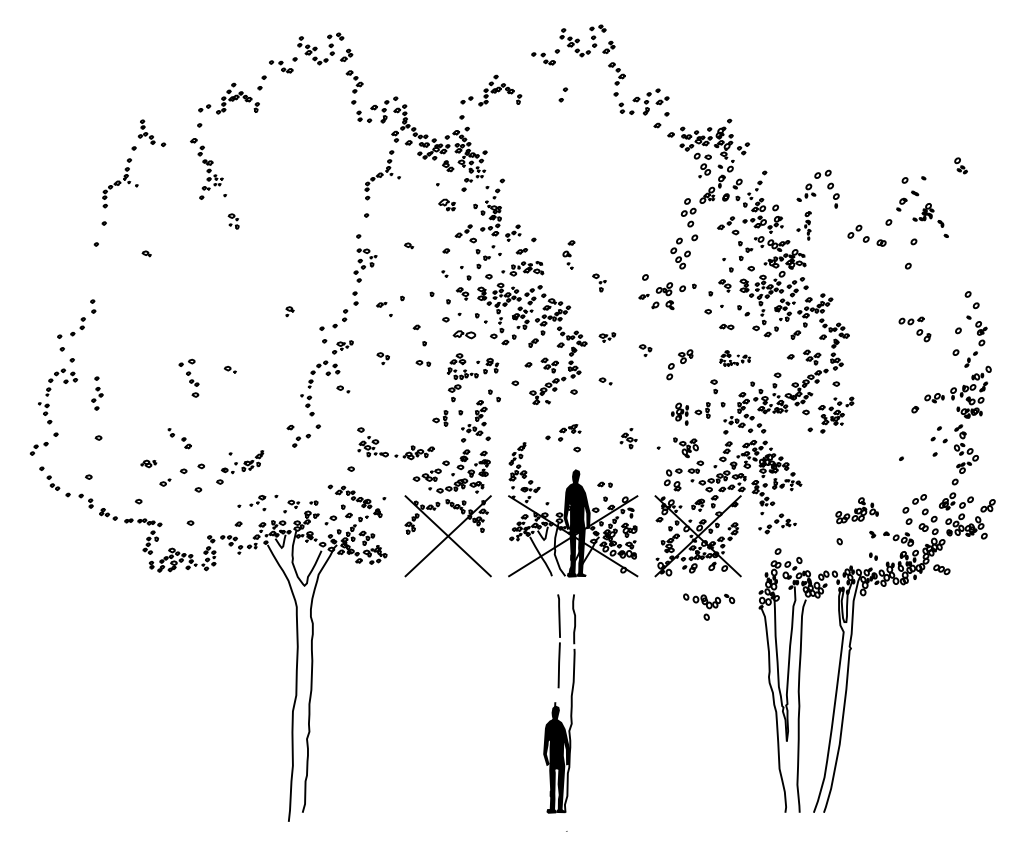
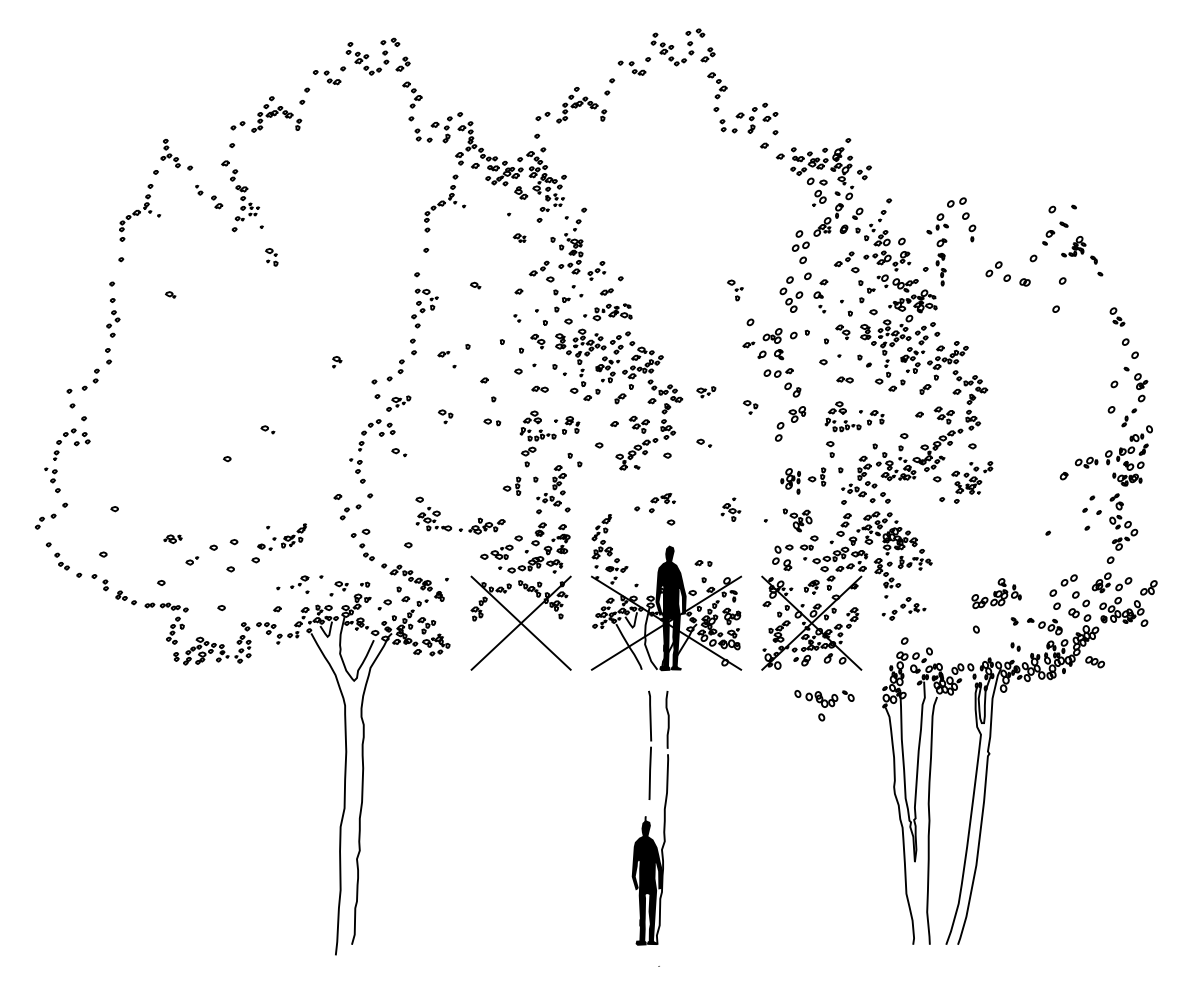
part: (563, 94) -> (609, 86), moved
part: (960, 165) -> (1116, 316), moved
part: (446, 204) -> (519, 237), size x0.62
part: (803, 225) -> (934, 261), size x1.43
part: (568, 254) -> (820, 295), moved
part: (599, 282) -> (735, 289), moved
part: (914, 329) -> (781, 382), moved
part: (464, 335) -> (540, 389), size x0.62
part: (734, 358) -> (854, 416), size x1.67
part: (188, 372) -> (362, 544), moved
part: (97, 393) -> (113, 317), moved
part: (179, 438) -> (208, 196), moved

